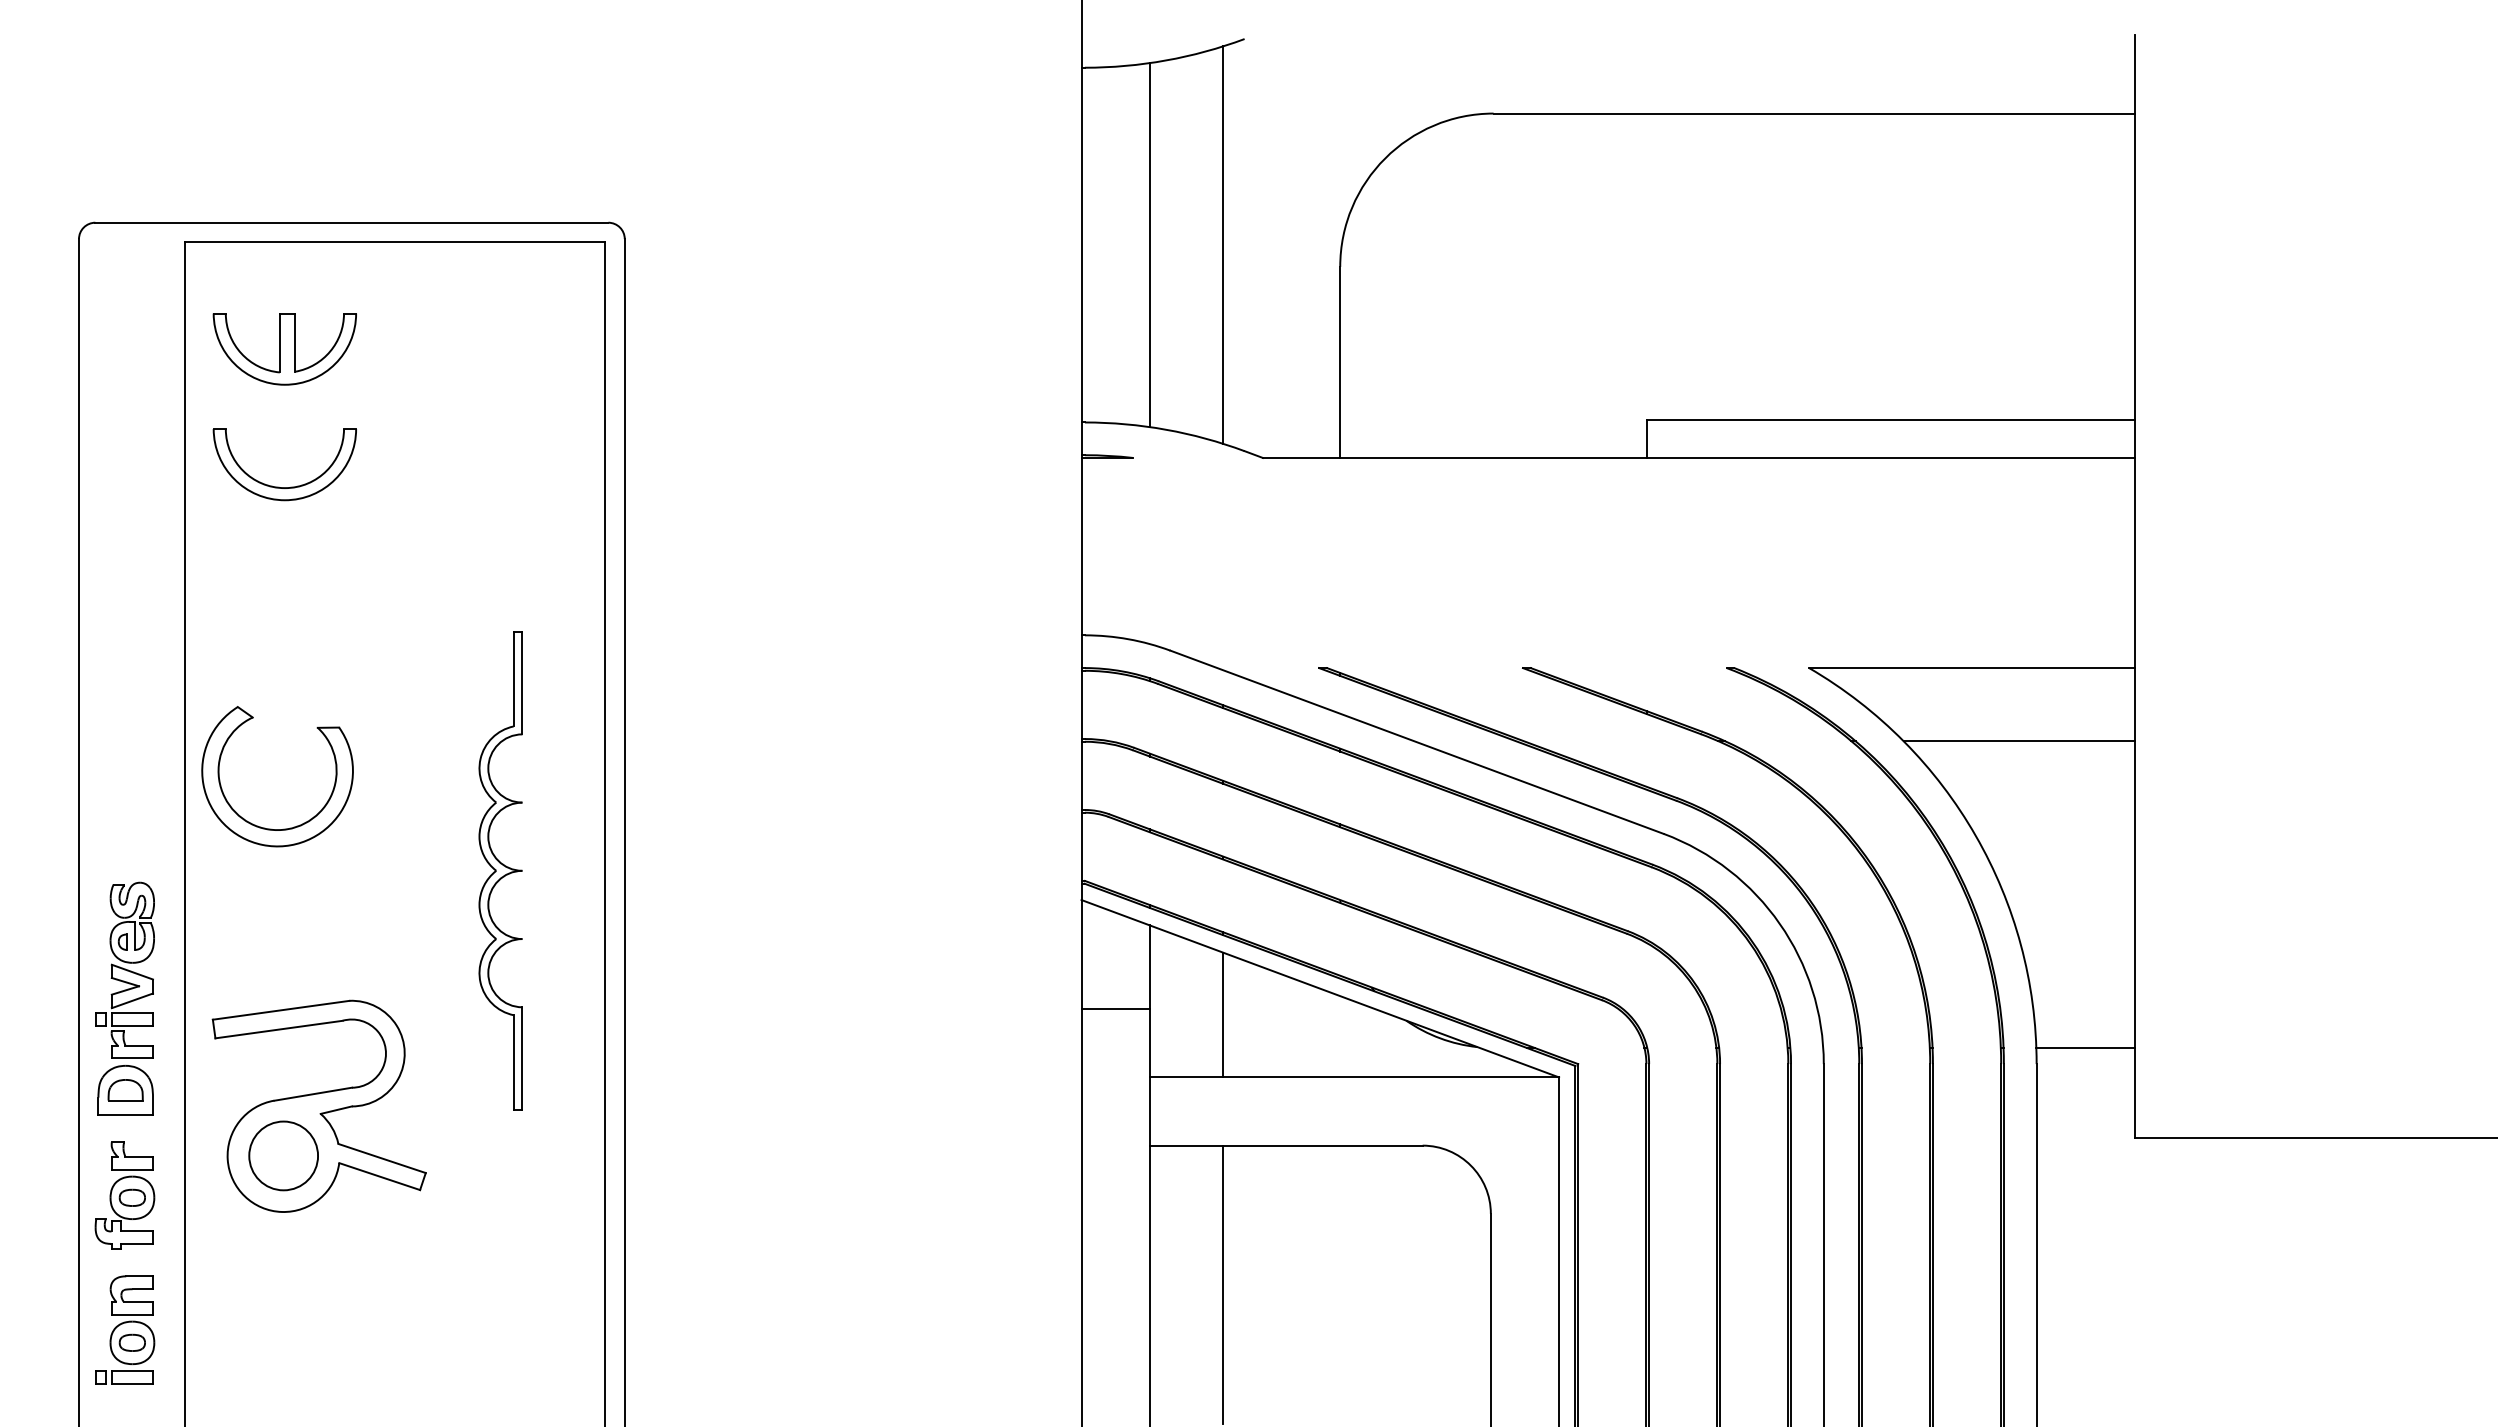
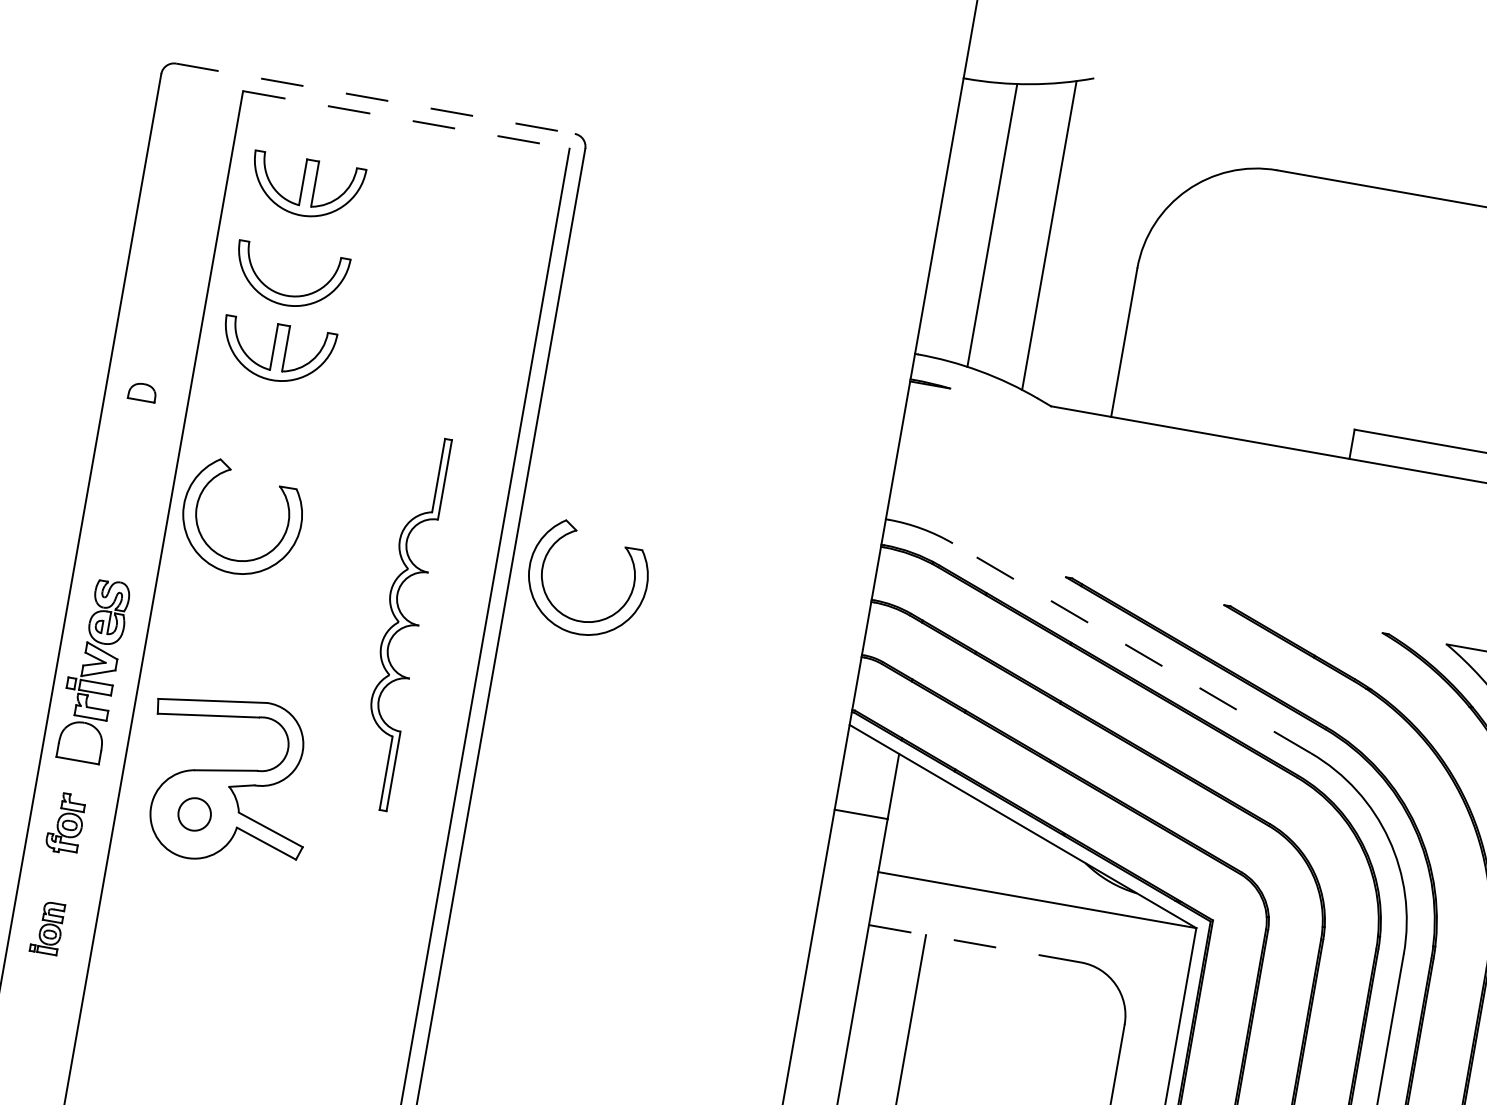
line: (351, 222) -> (375, 98), solid -> dashed
line: (395, 242) -> (406, 120), solid -> dashed
part: (284, 561) -> (276, 352), added
line: (1416, 742) -> (1131, 648), solid -> dashed
part: (716, 828) -> (575, 619), added
line: (1223, 1014) -> (944, 833), removed
part: (125, 1090) -> (142, 392), moved
line: (1285, 1145) -> (974, 943), solid -> dashed
circle: (283, 1155) -> (194, 814), size x0.6
part: (124, 1195) -> (65, 823), size x0.7
part: (125, 1329) -> (48, 927), size x0.6

